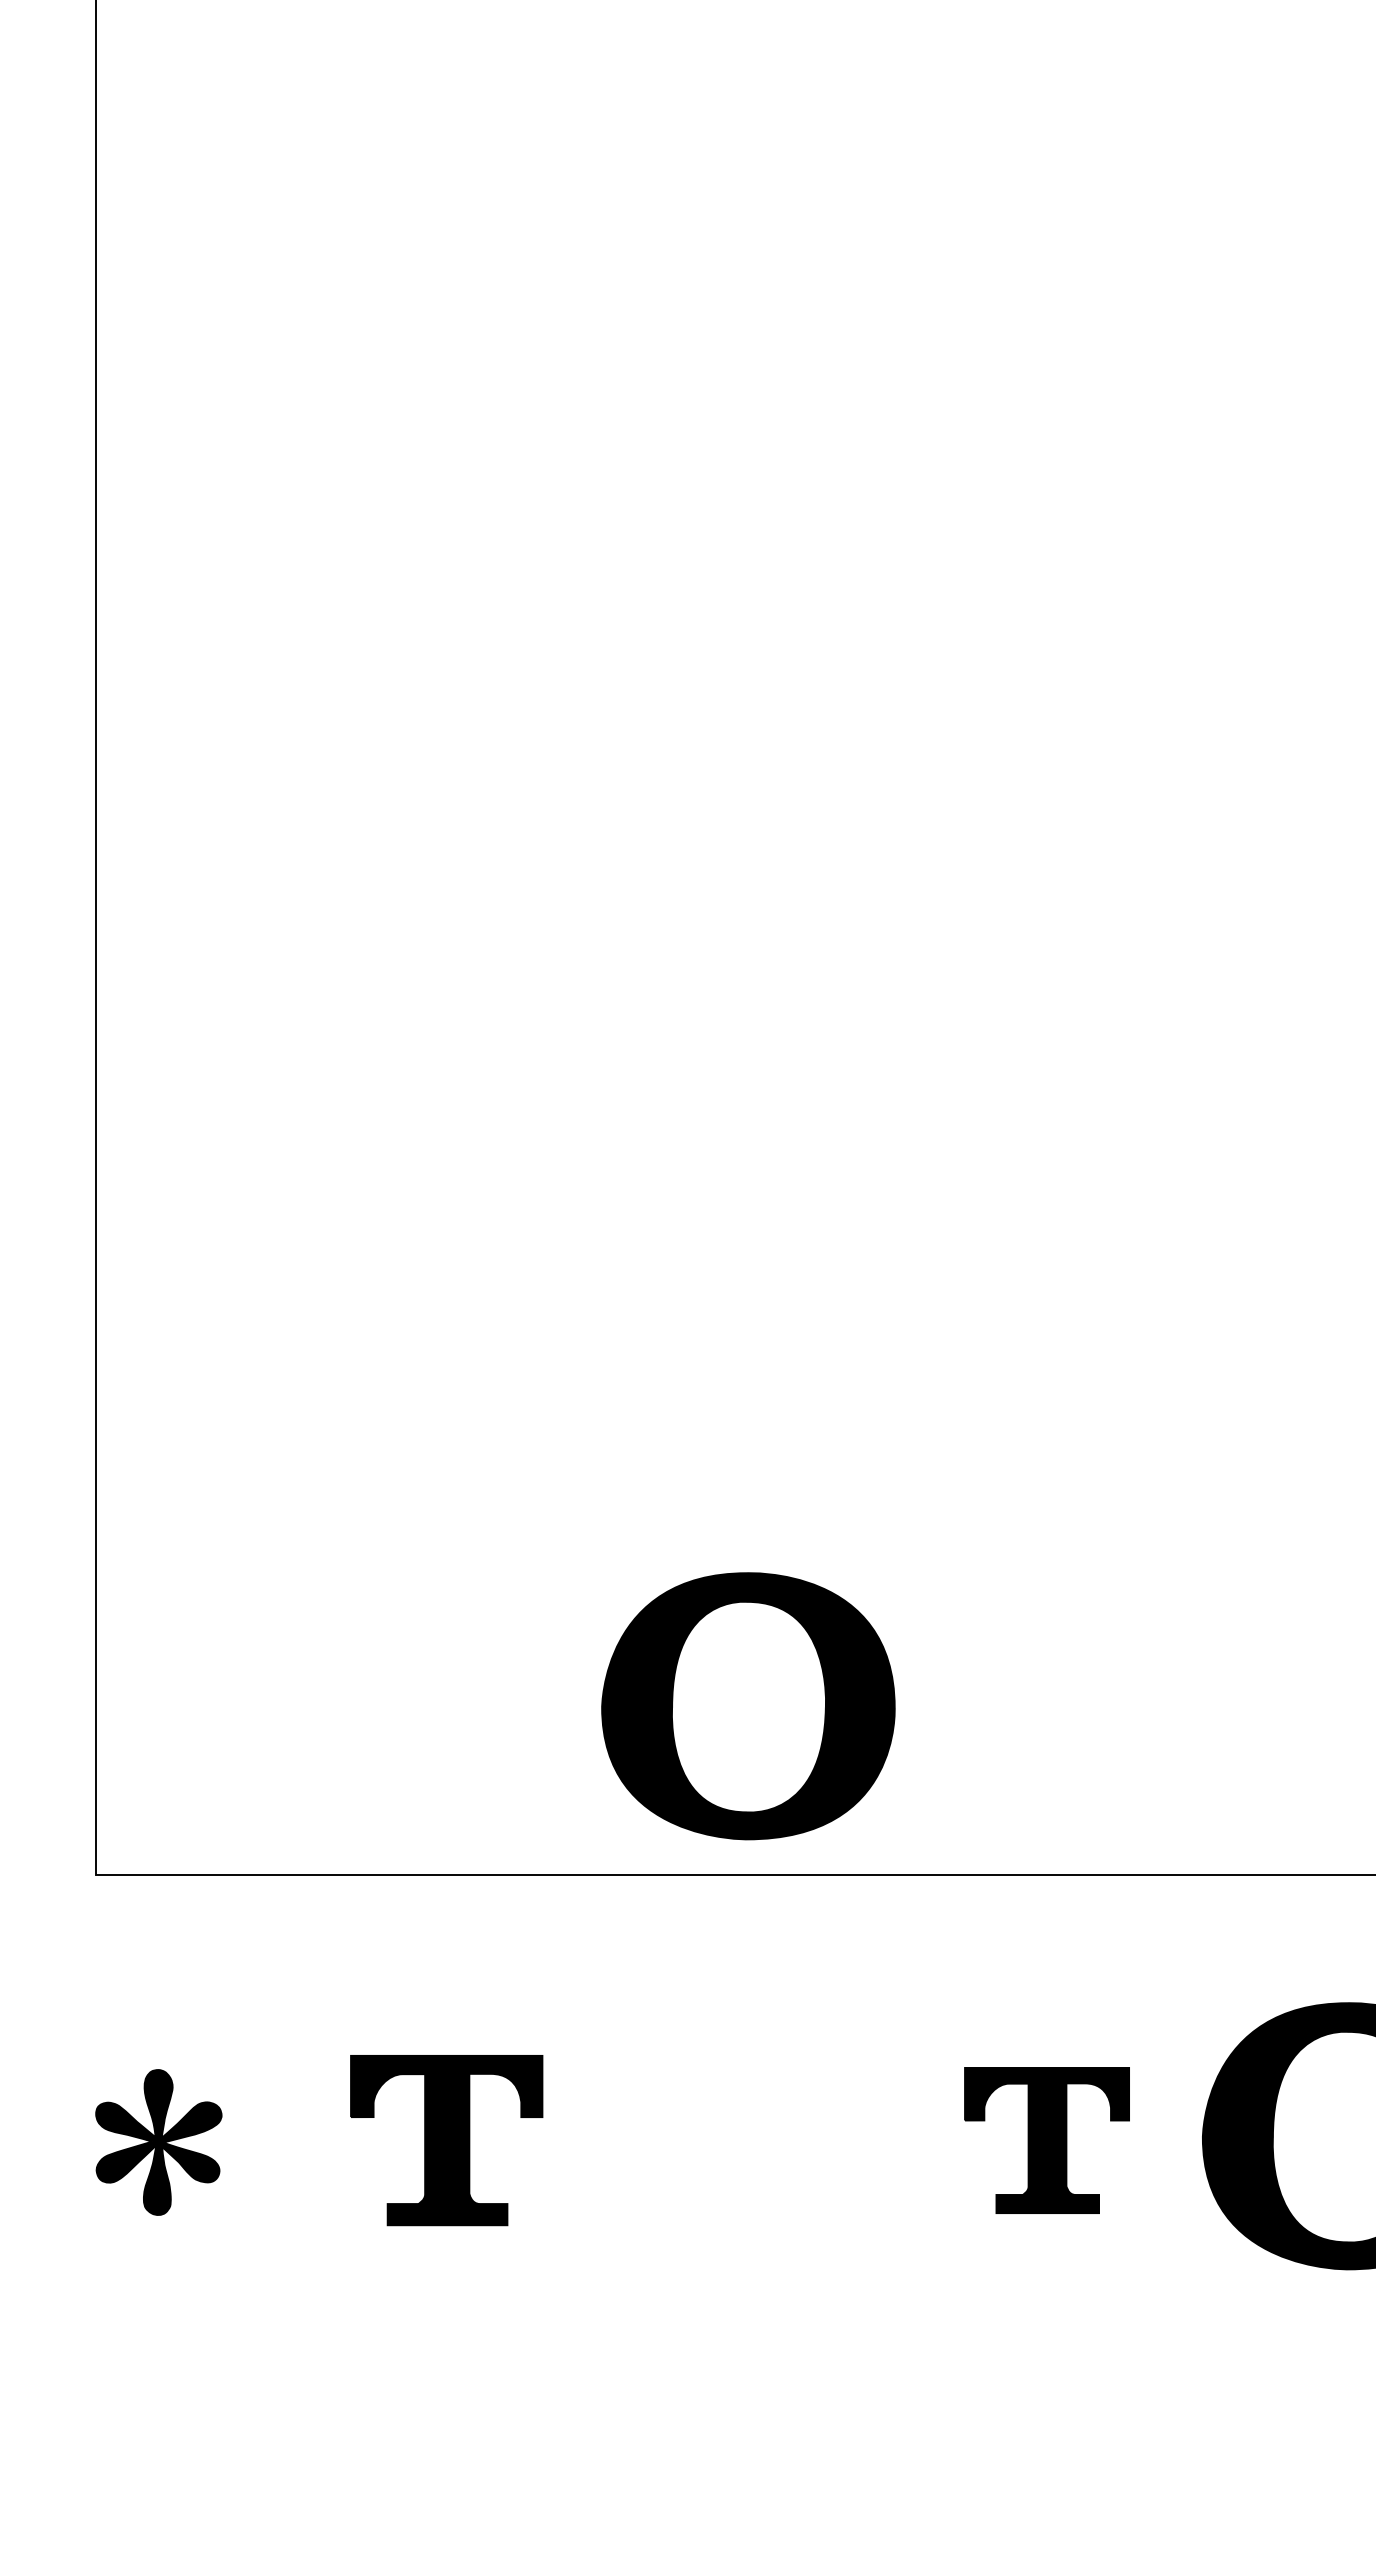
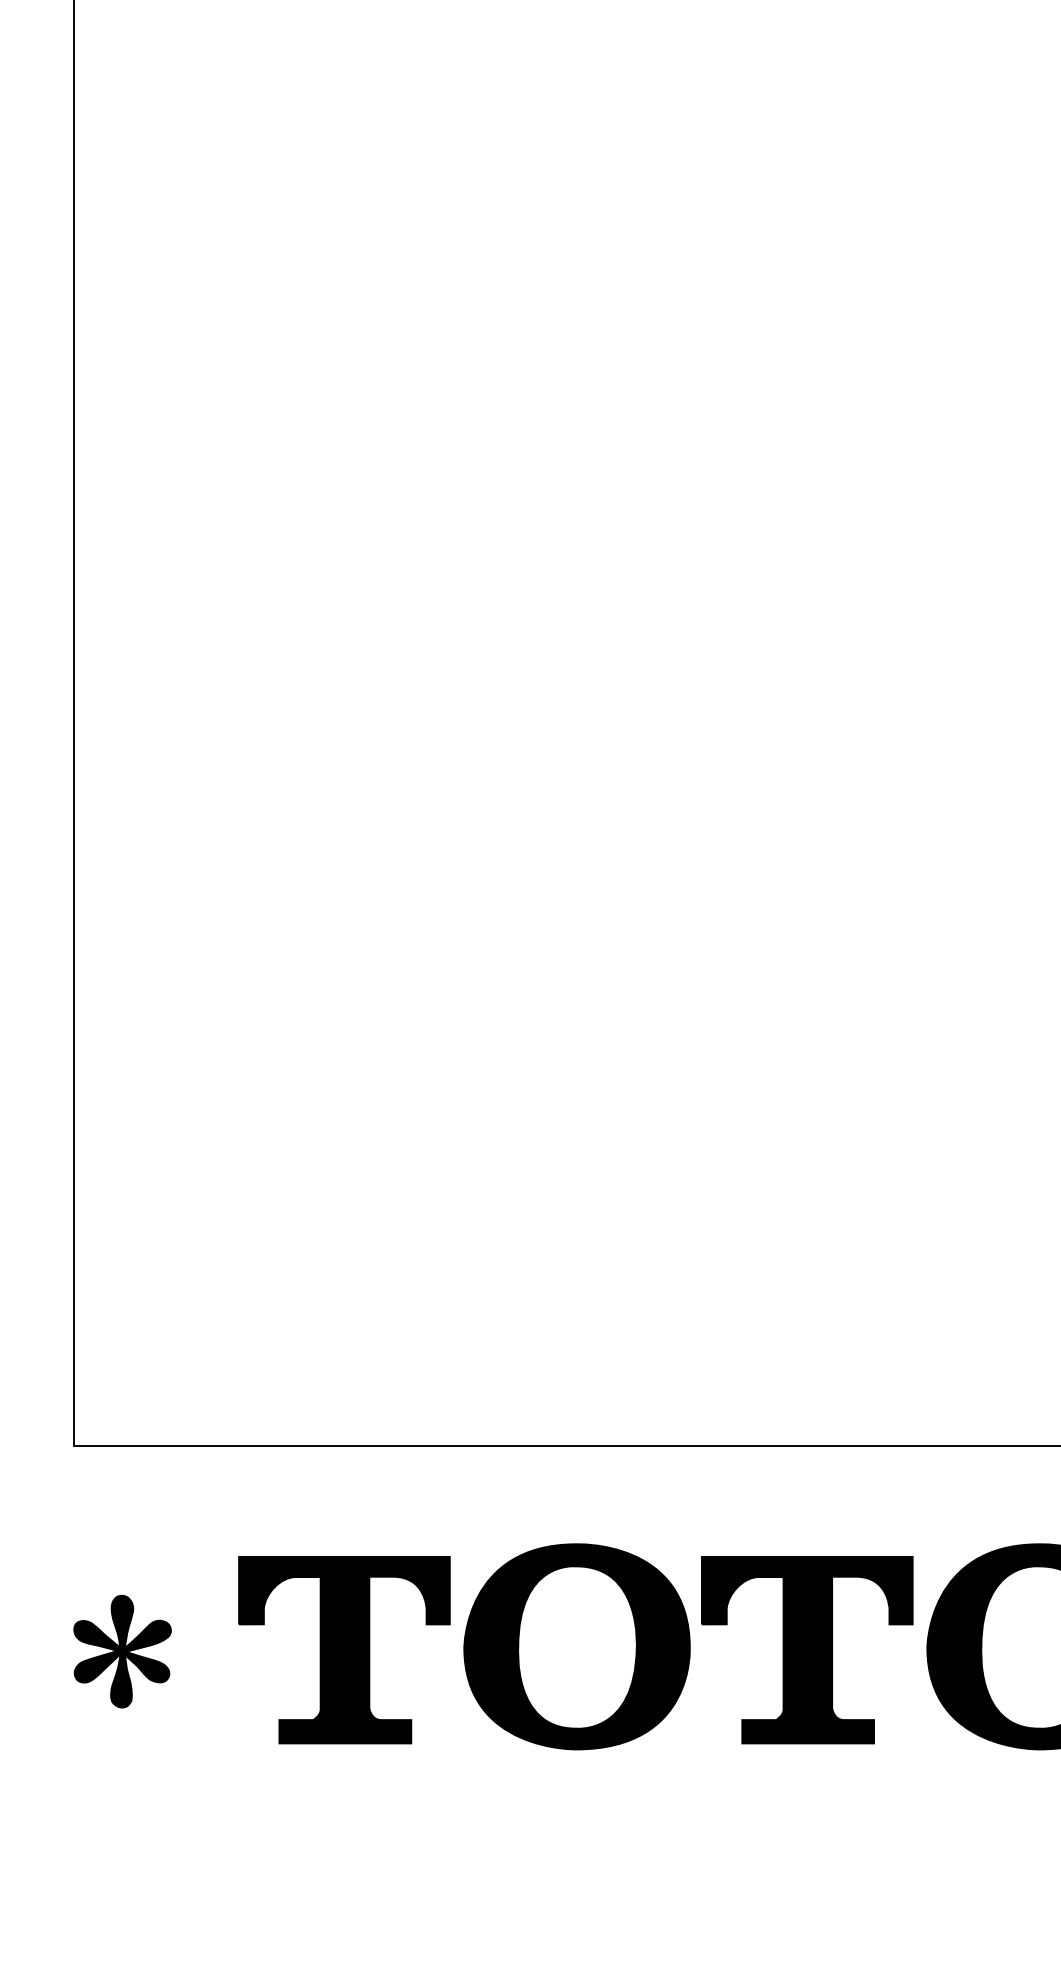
part: (748, 1706) -> (577, 1647), moved
part: (446, 2140) -> (344, 1650), size x1.43
part: (1046, 2140) -> (806, 1650), size x1.67

